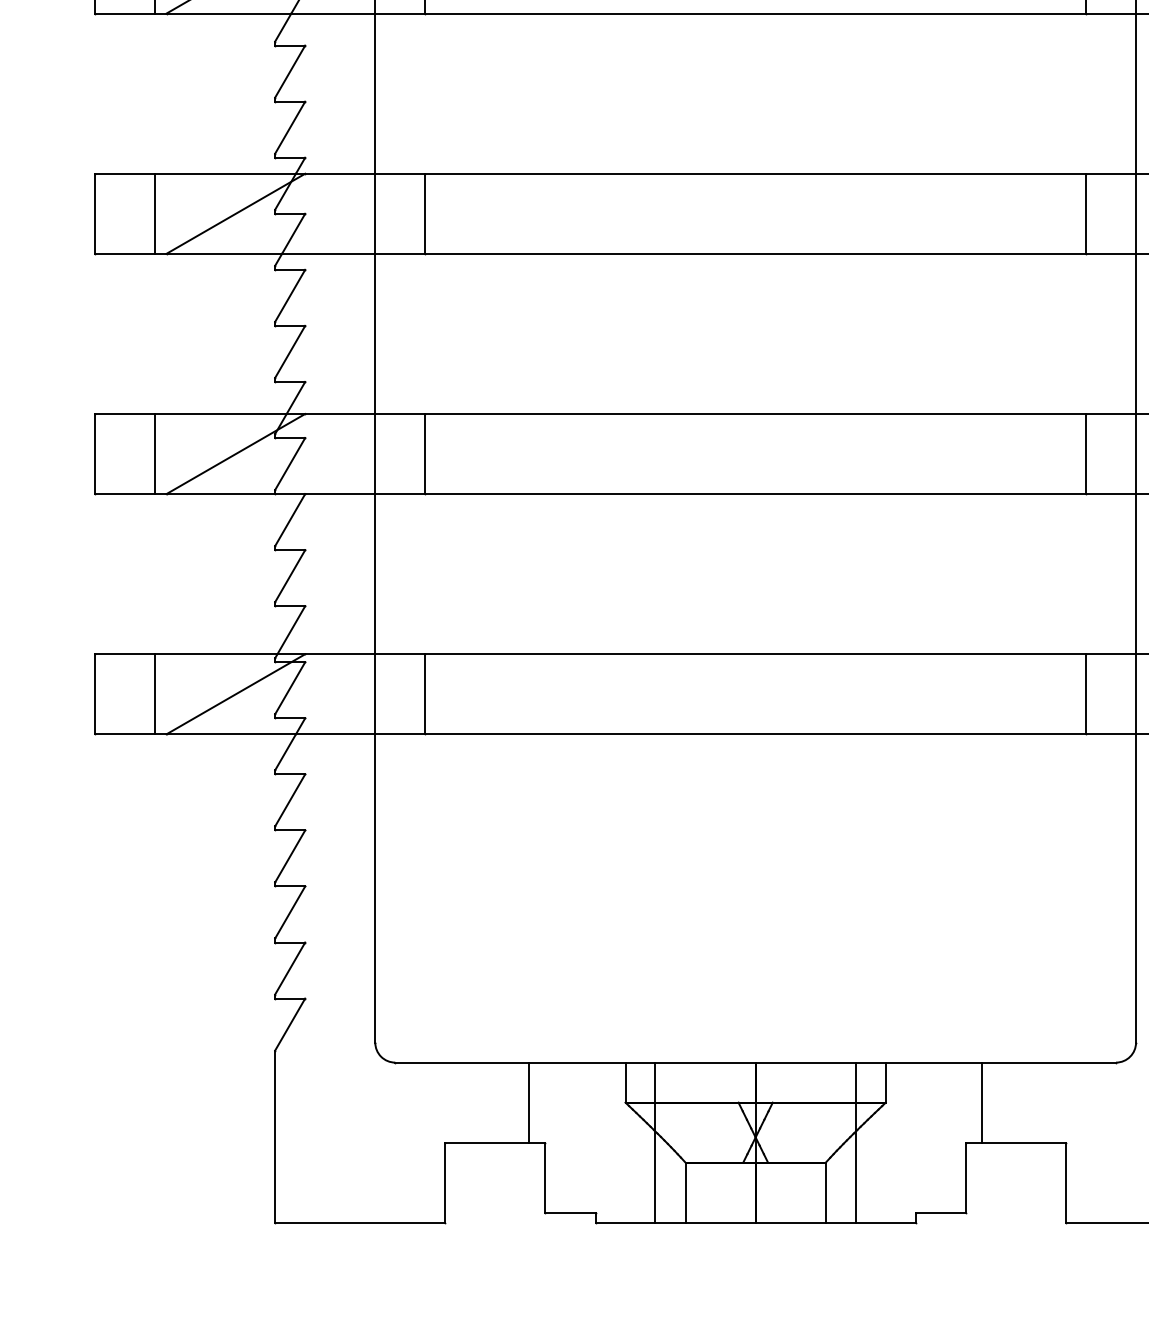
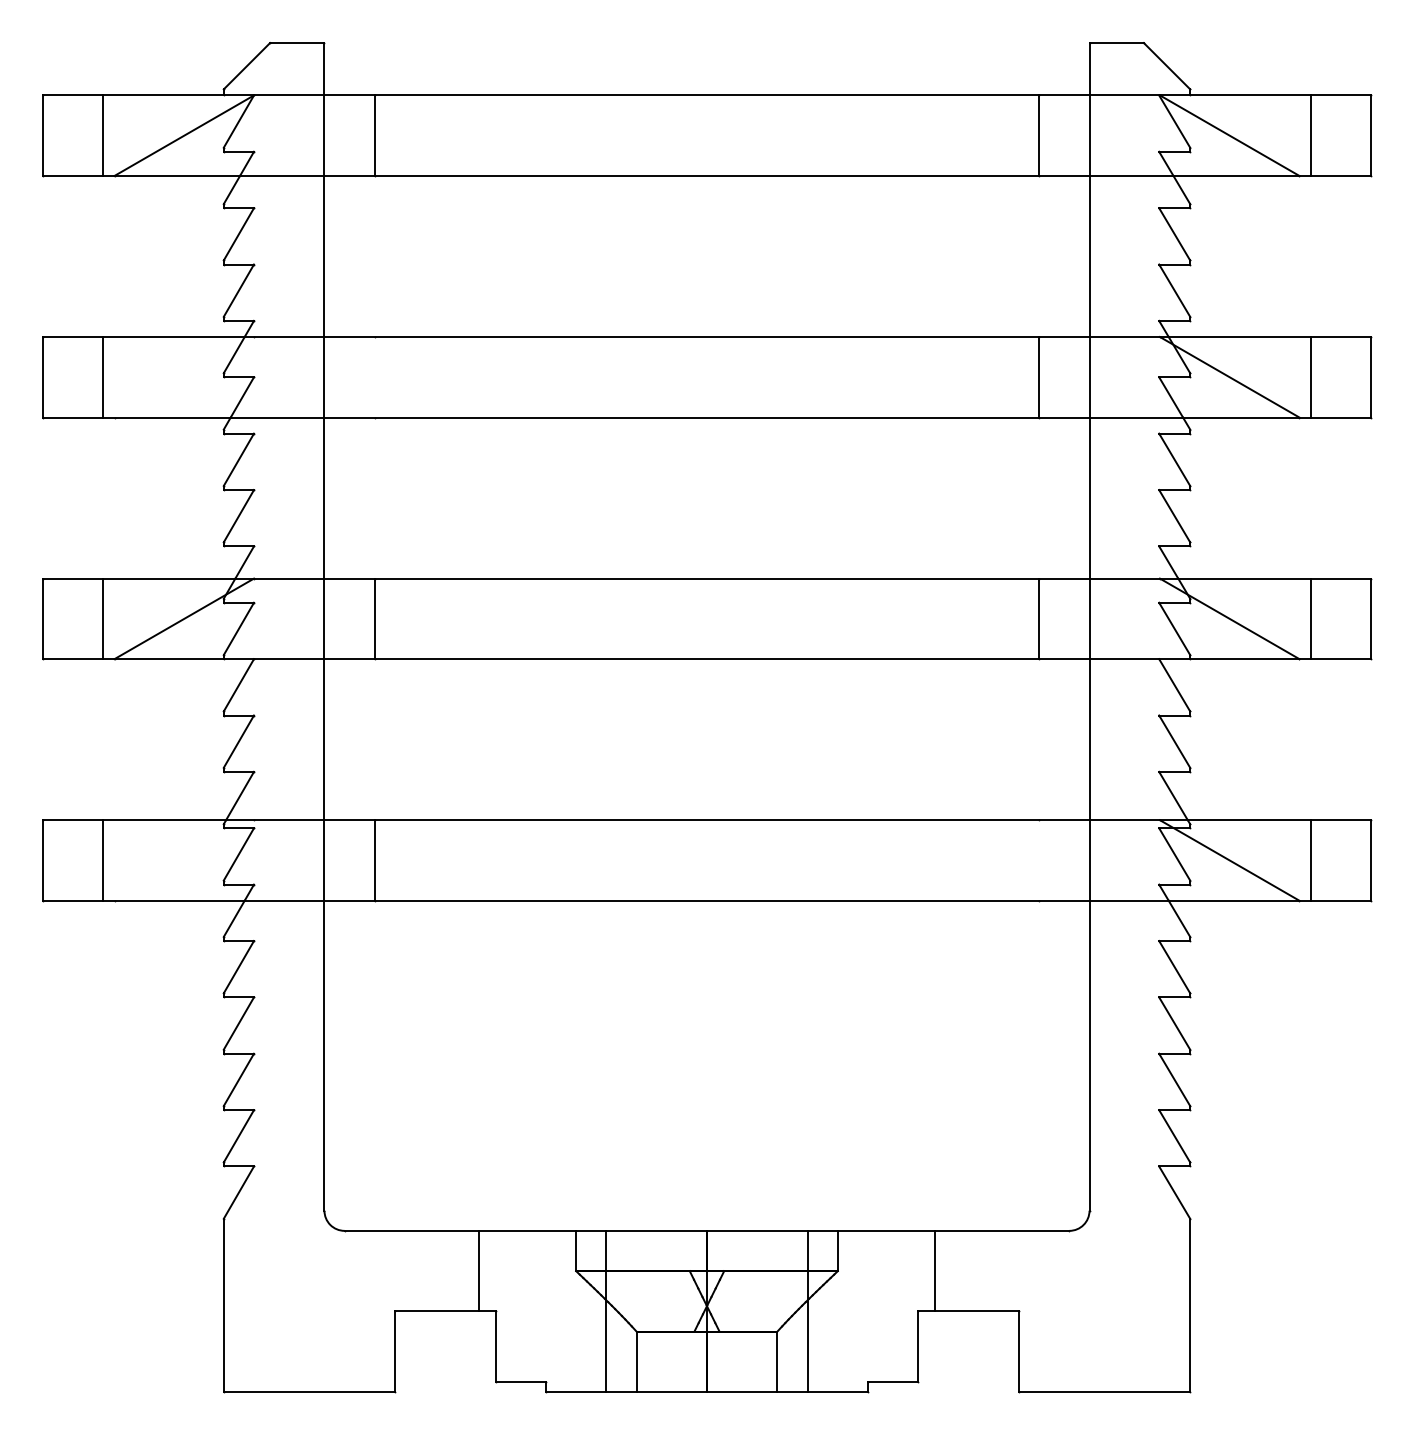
line: (236, 214) -> (184, 377), removed
line: (425, 214) -> (374, 377), removed
line: (236, 694) -> (184, 860), removed
line: (1086, 694) -> (1039, 860), removed

